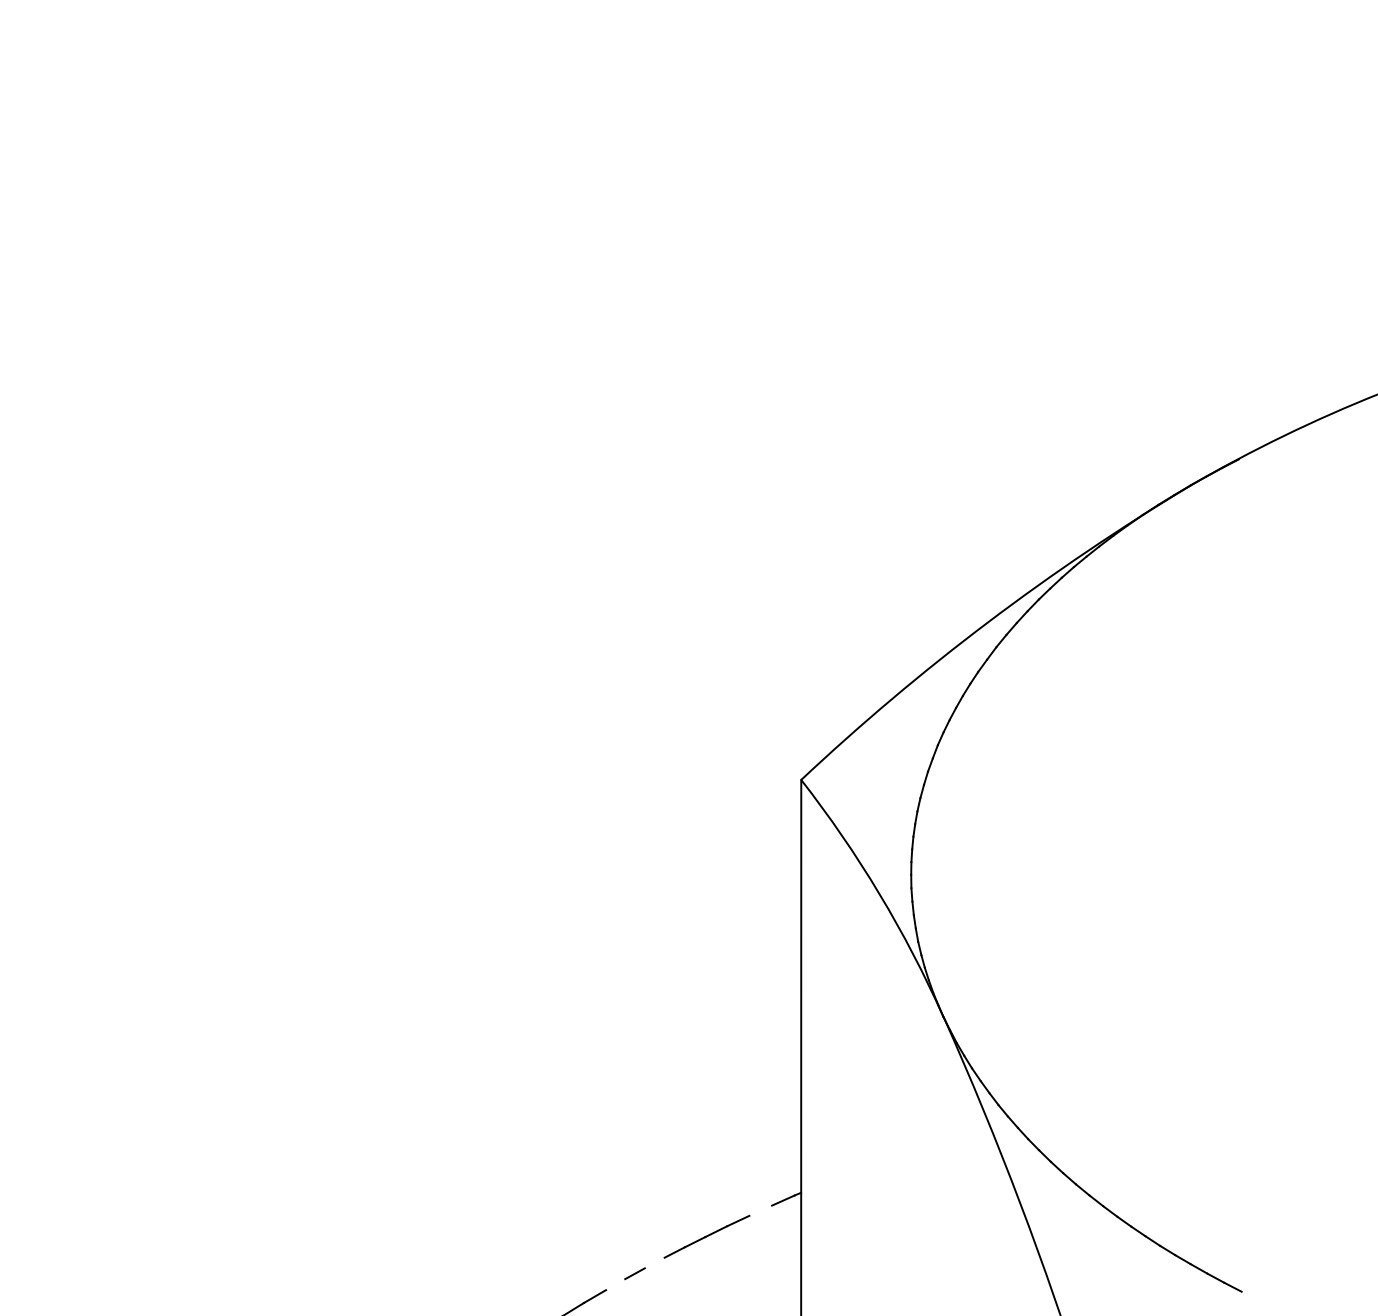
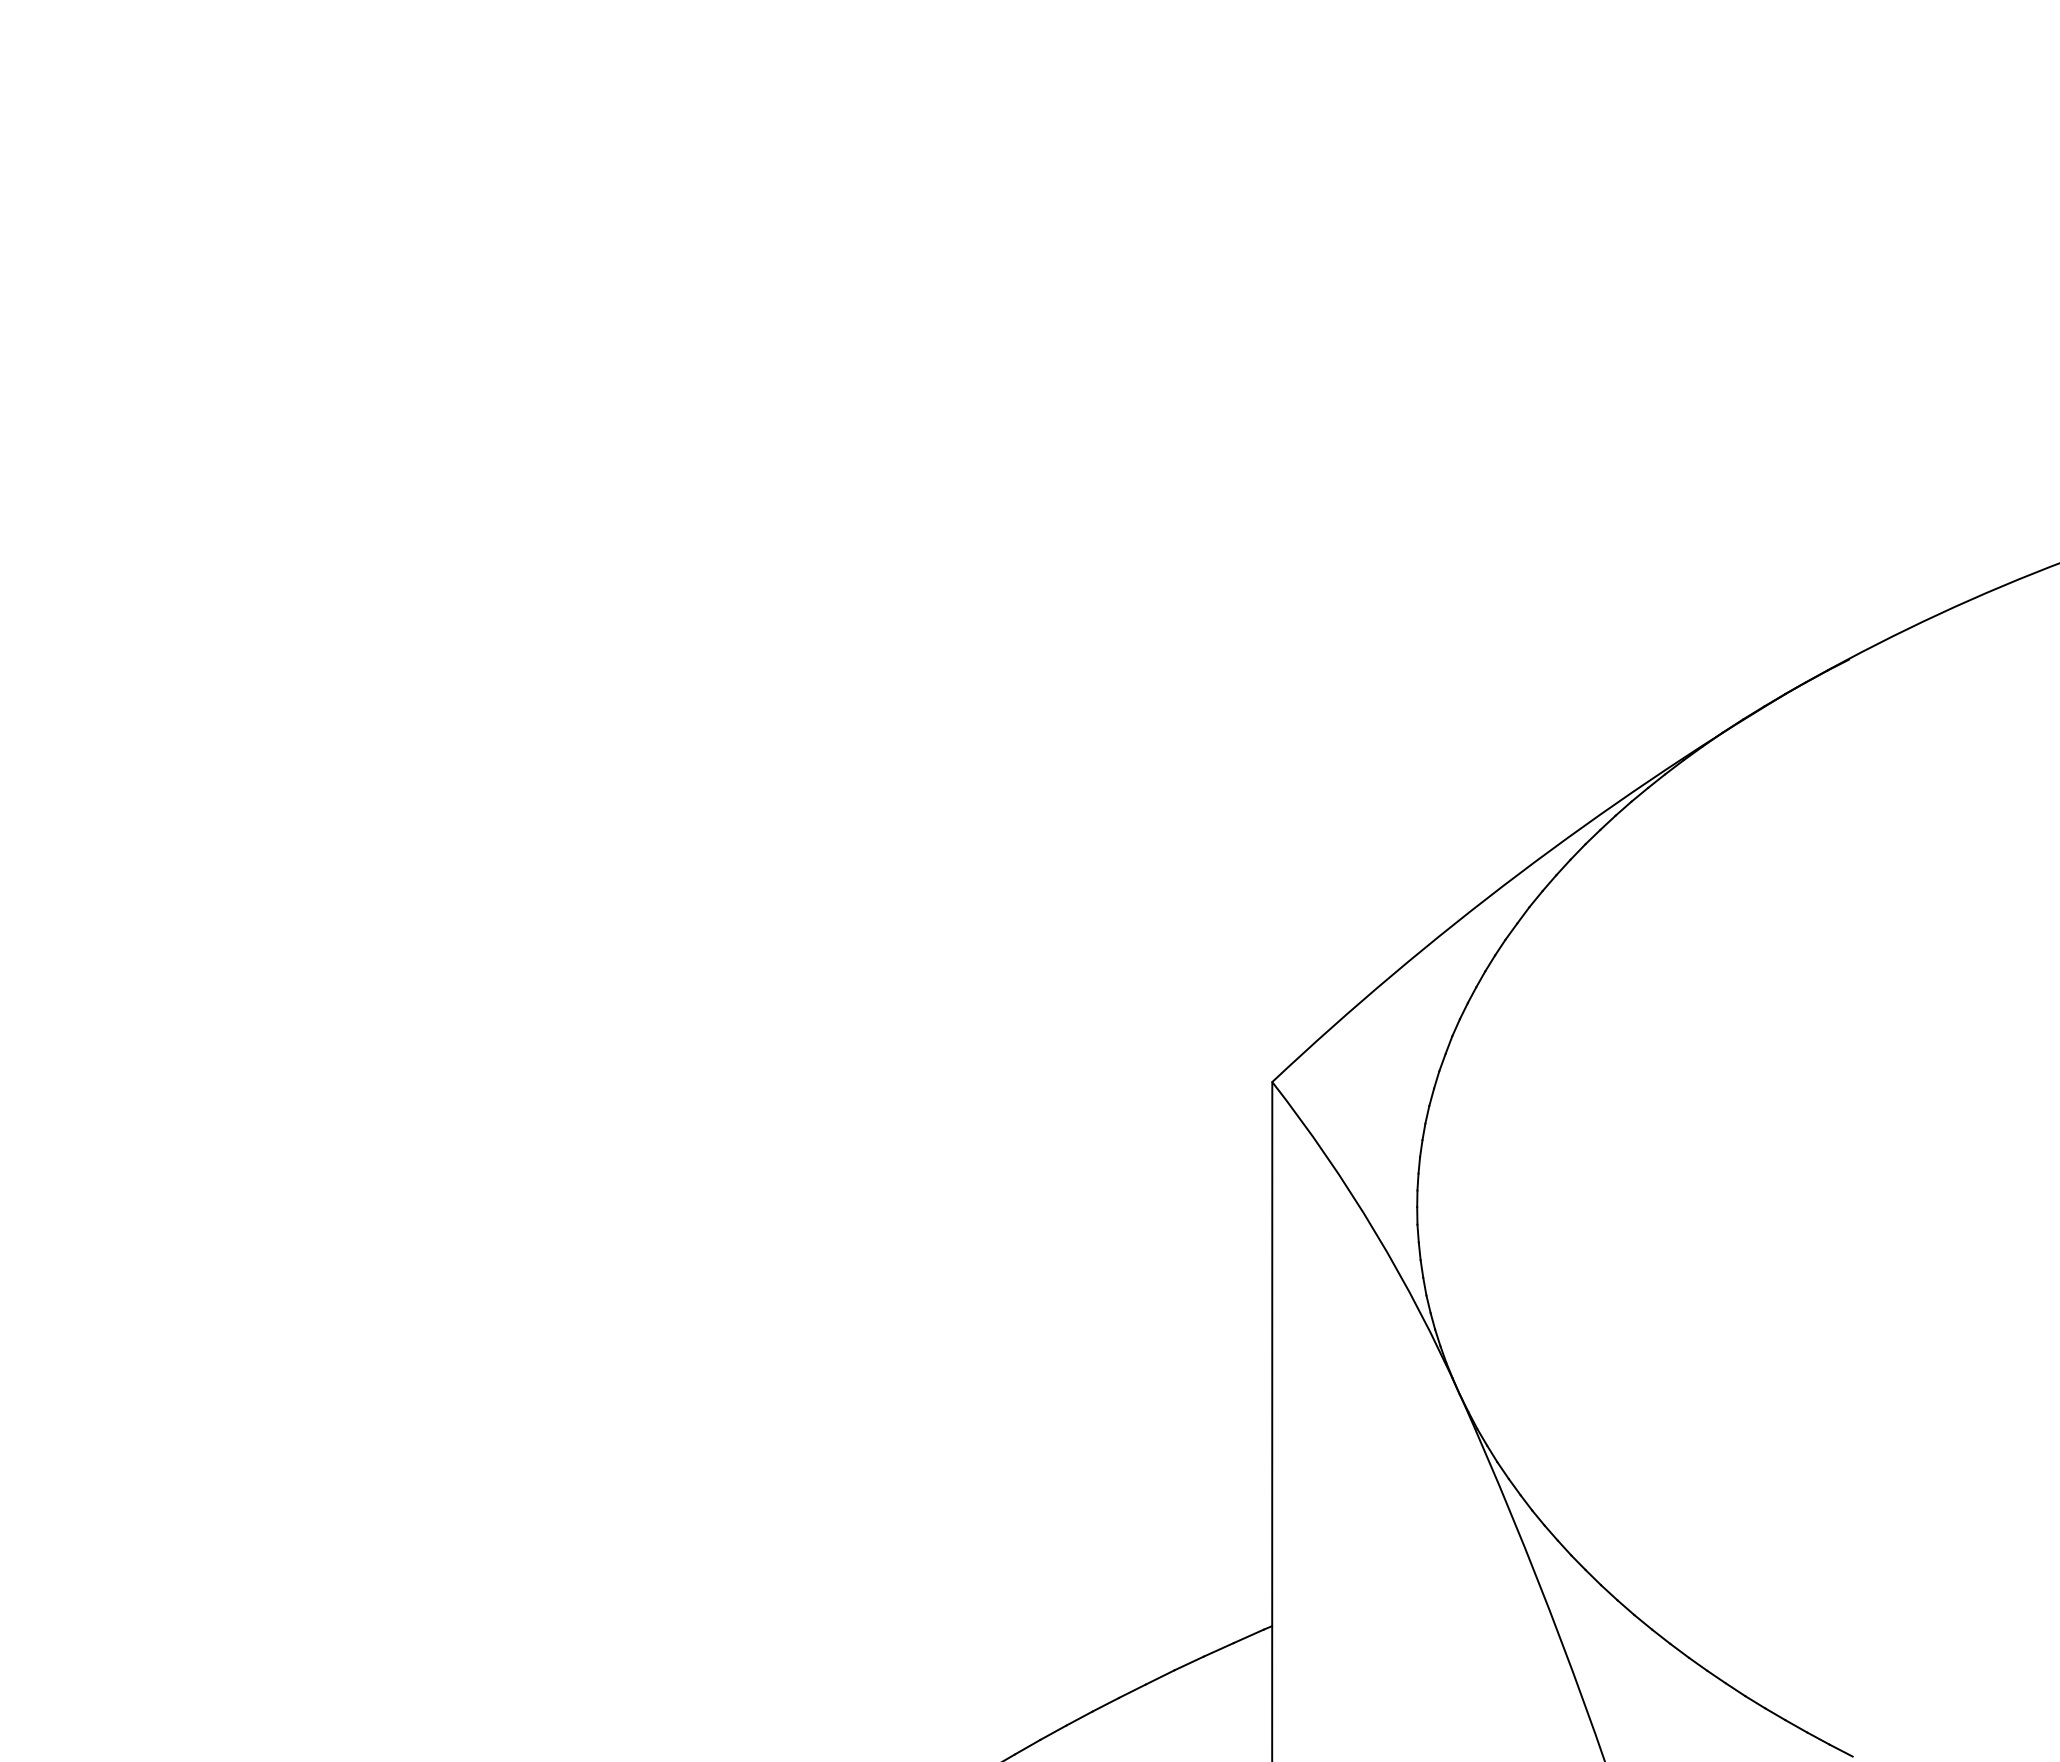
line: (760, 1210) -> (1218, 1649), added
line: (654, 1262) -> (1079, 1718), added
line: (615, 1284) -> (1027, 1746), added

